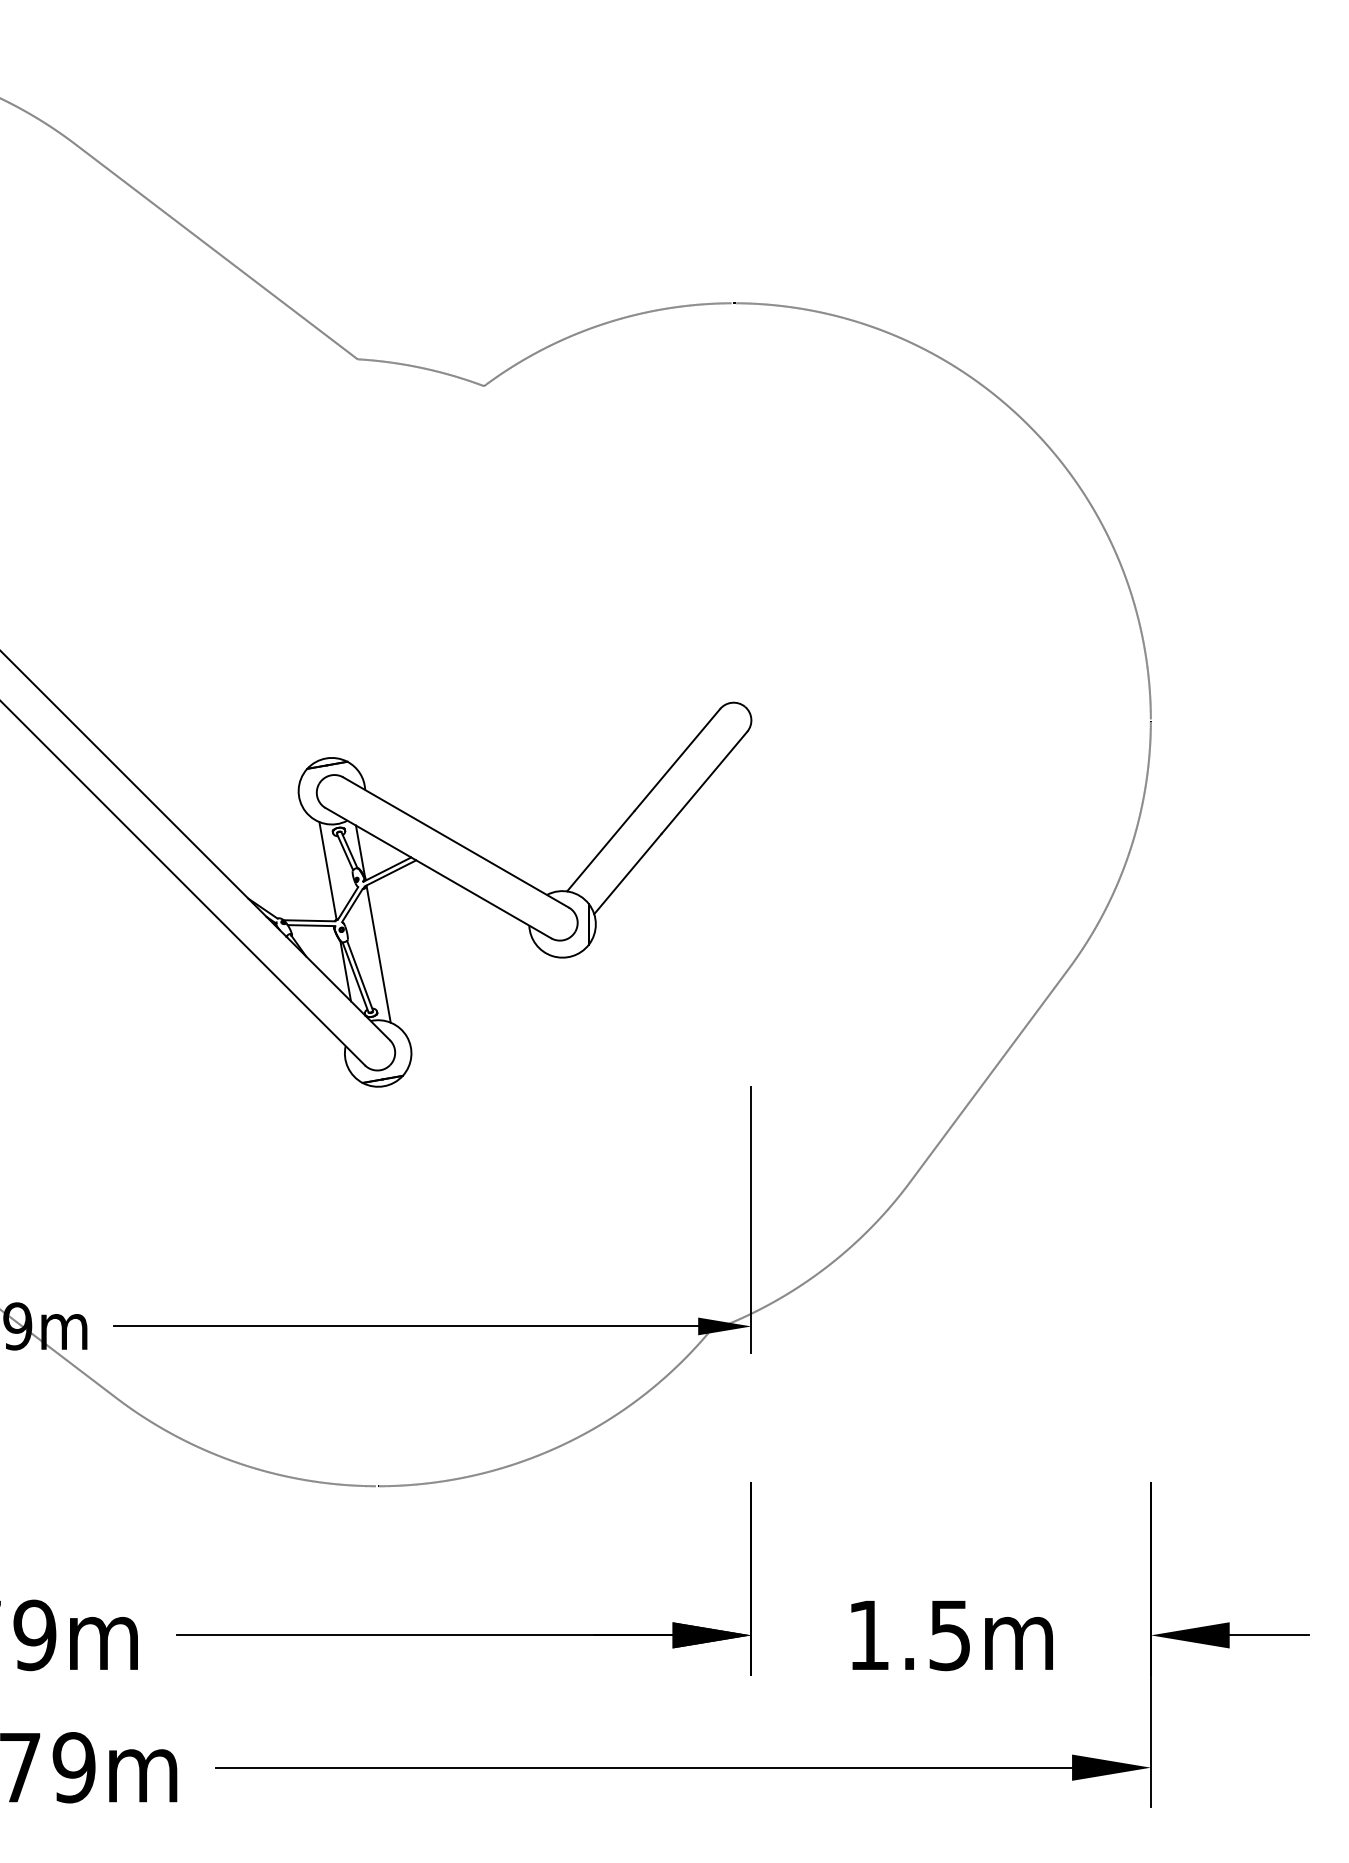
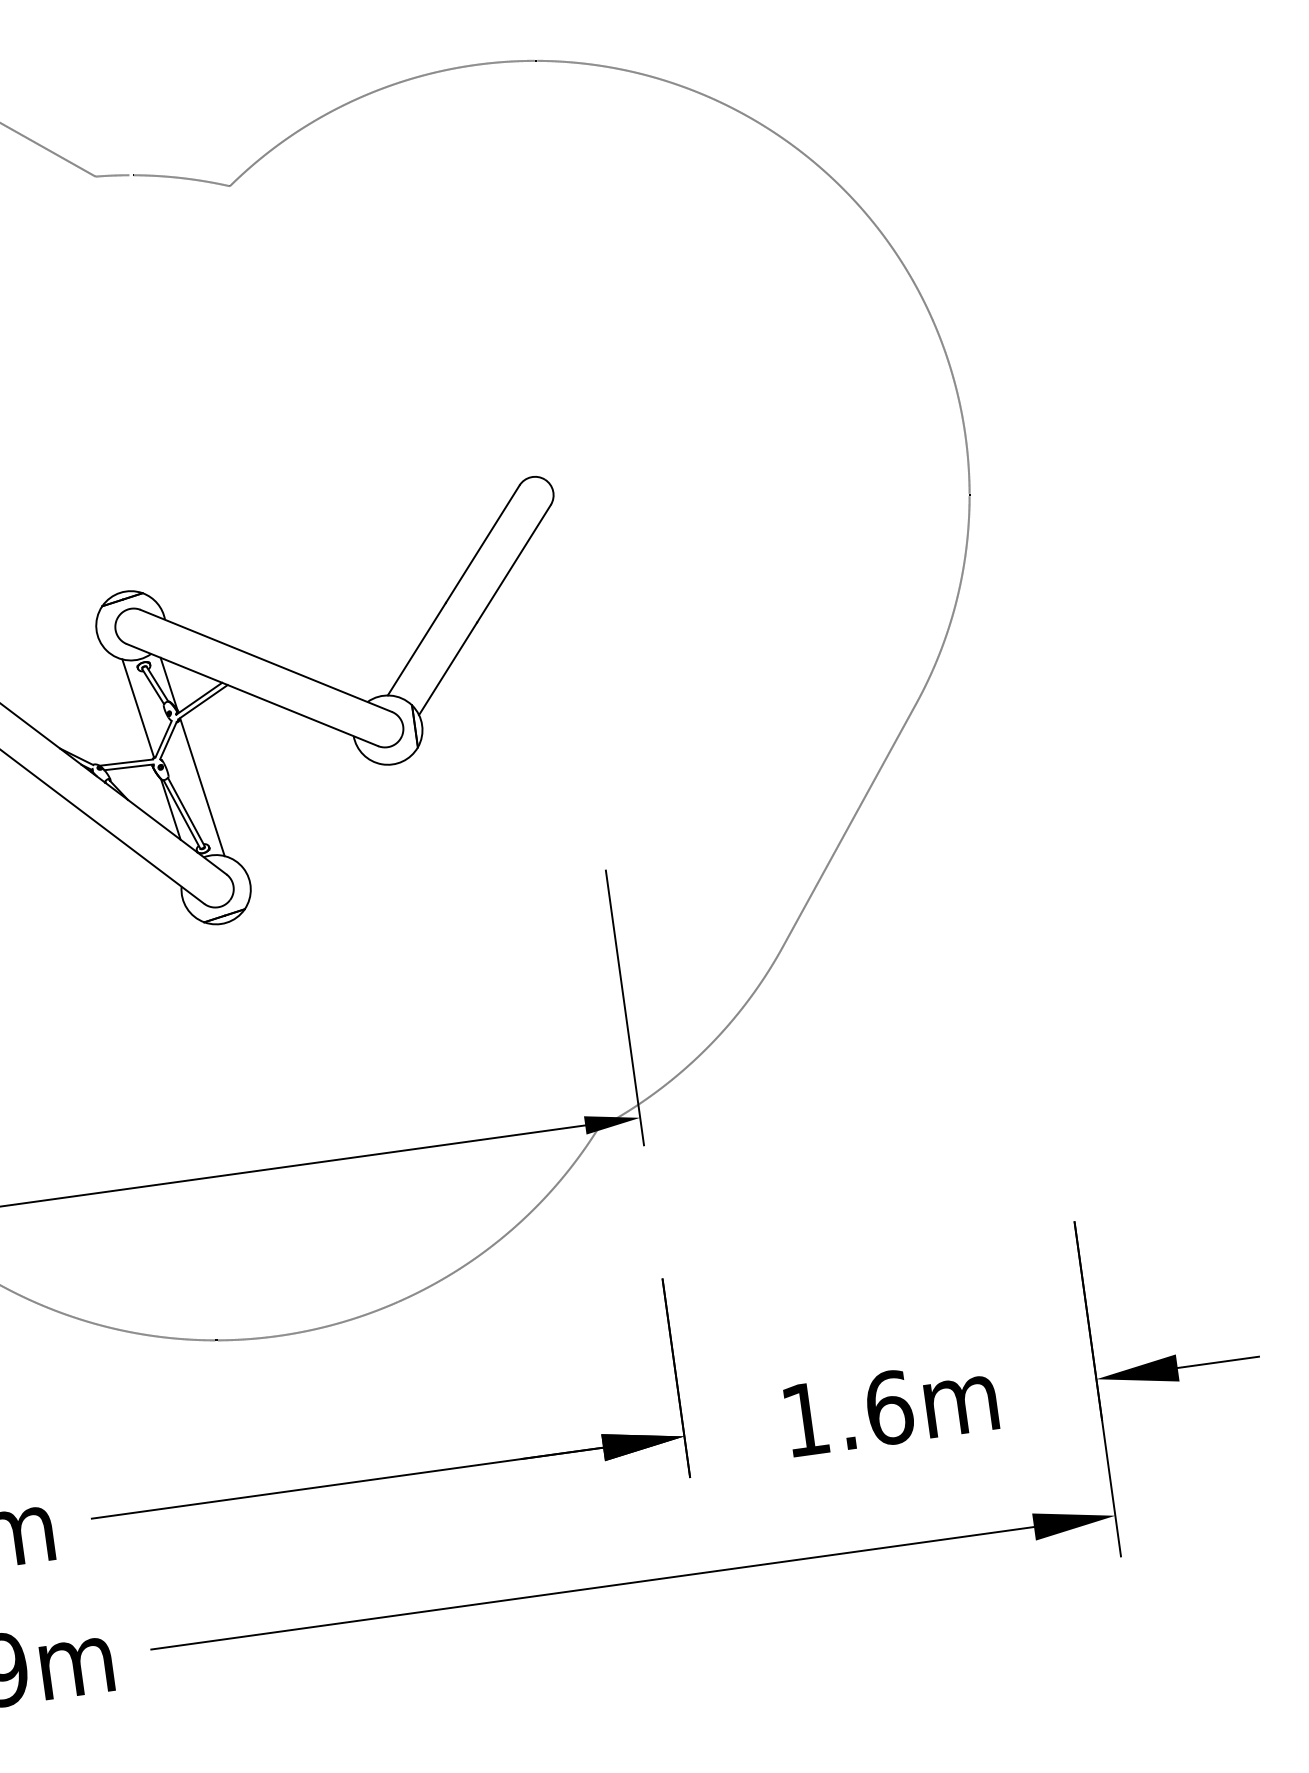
text: (950, 1635) -> (889, 1408), 1.5m -> 1.6m

